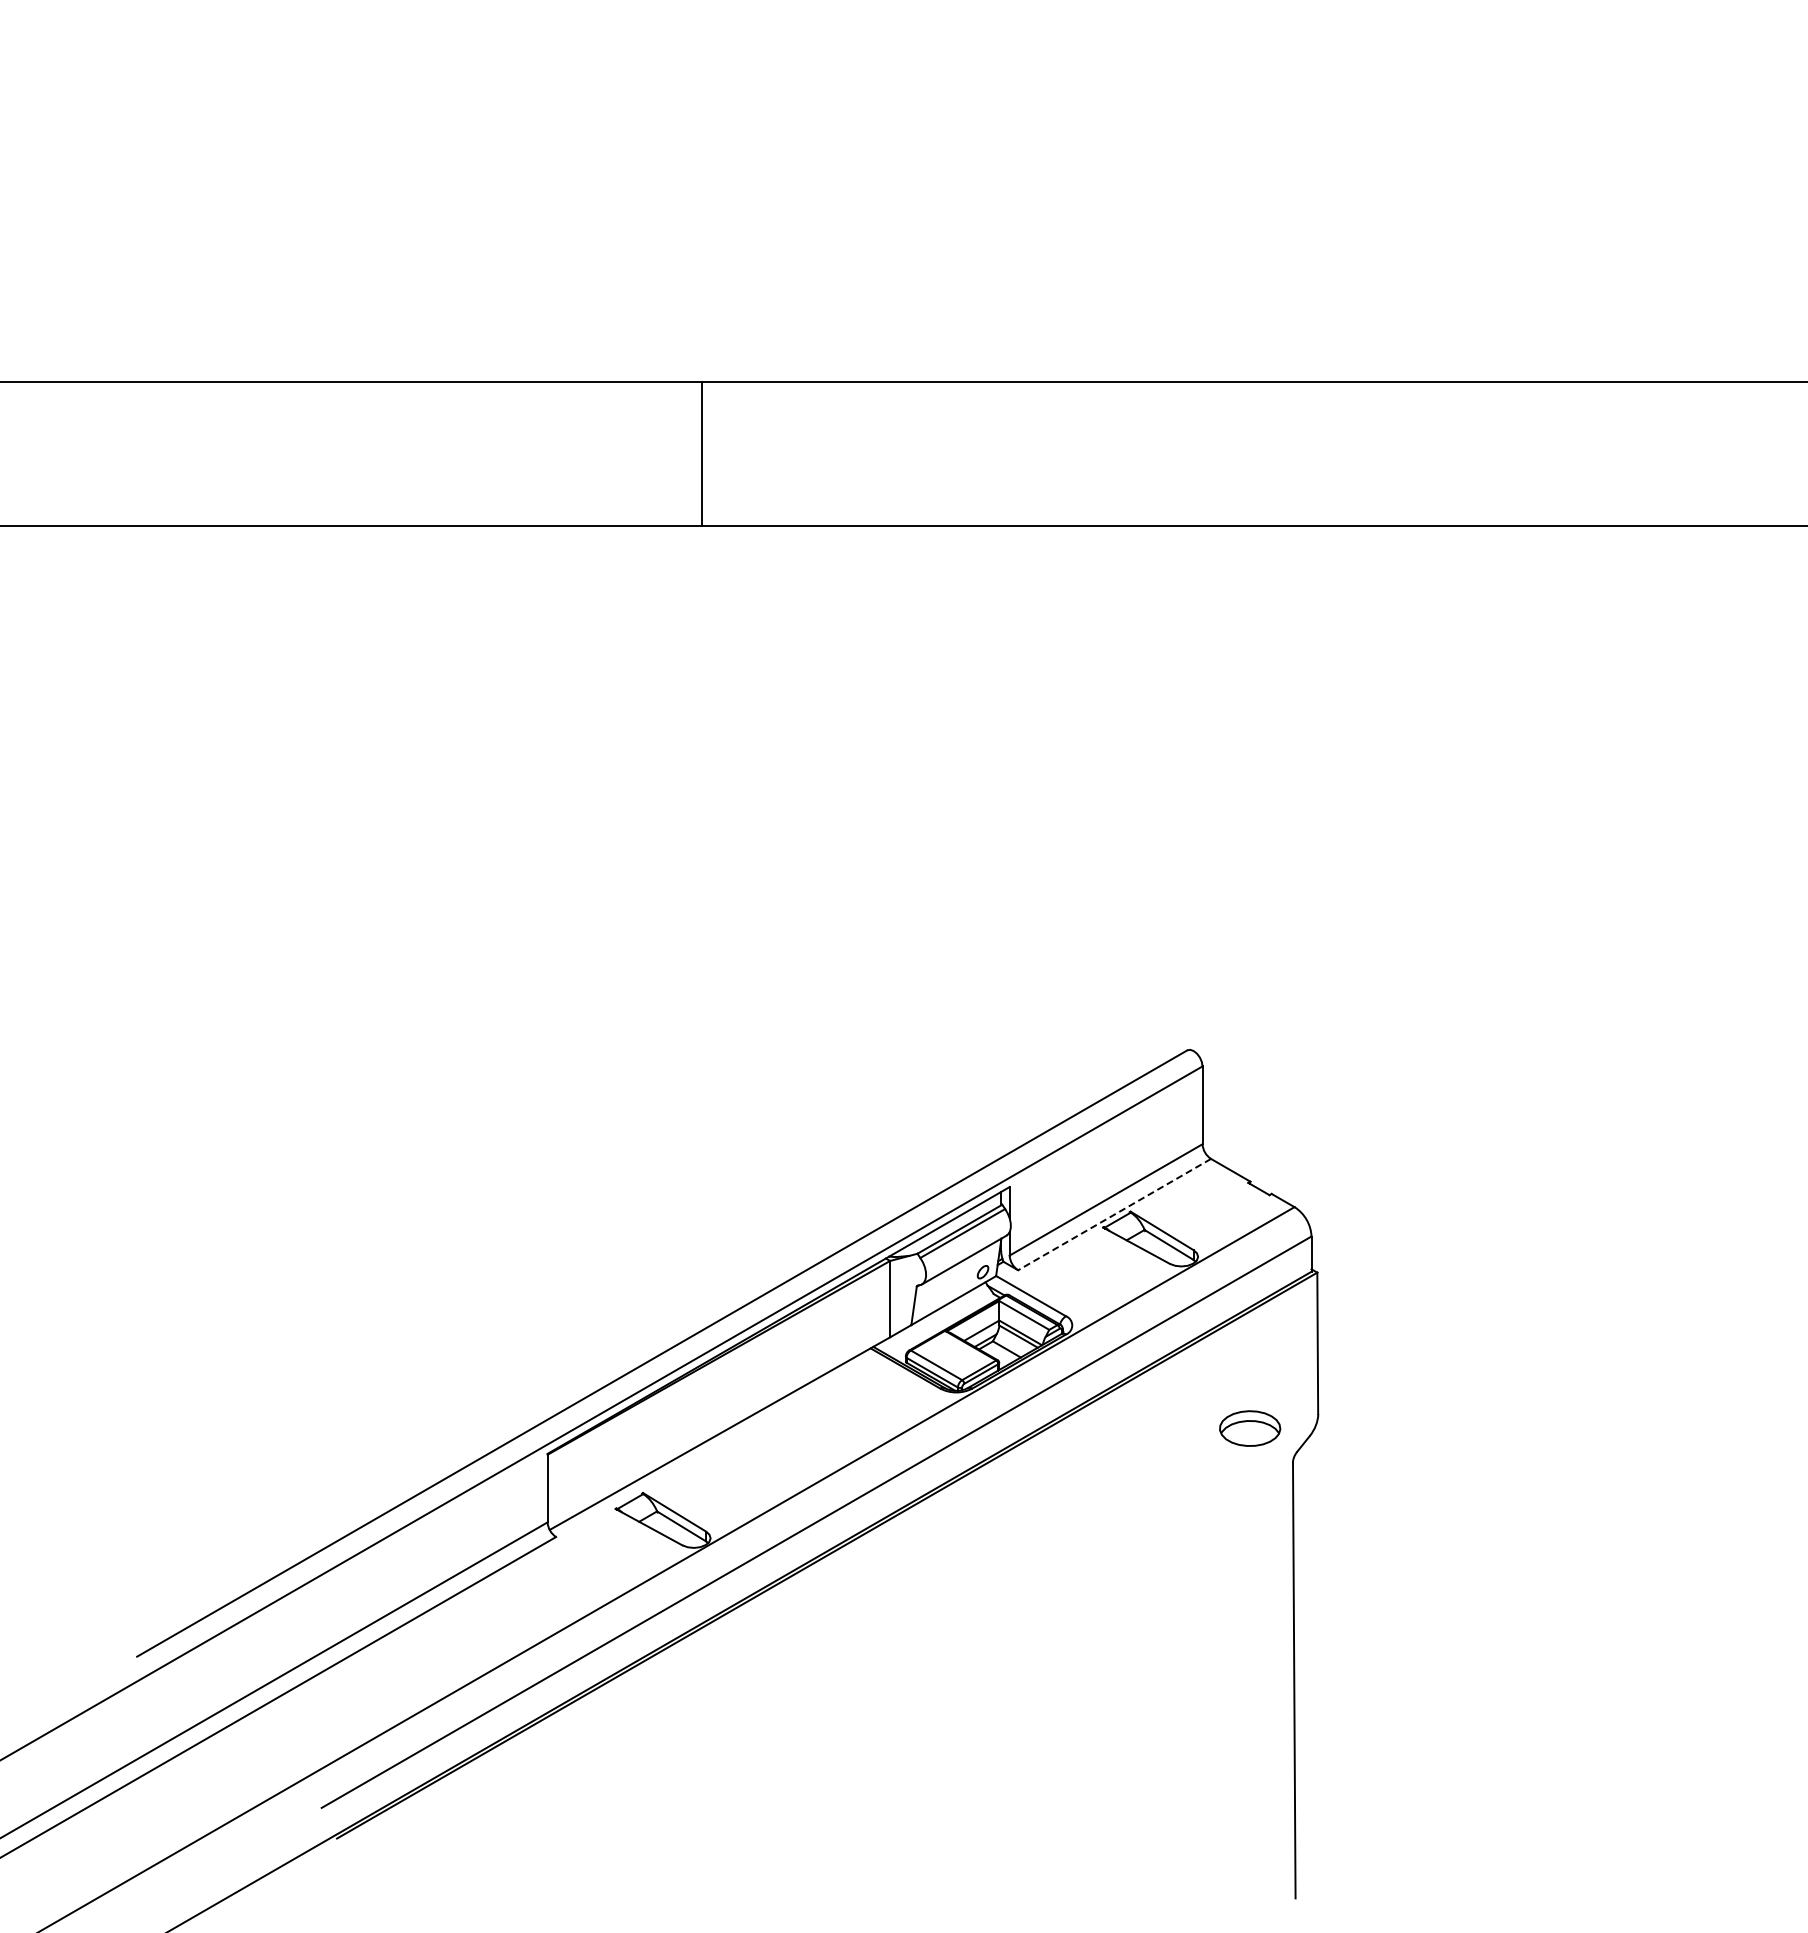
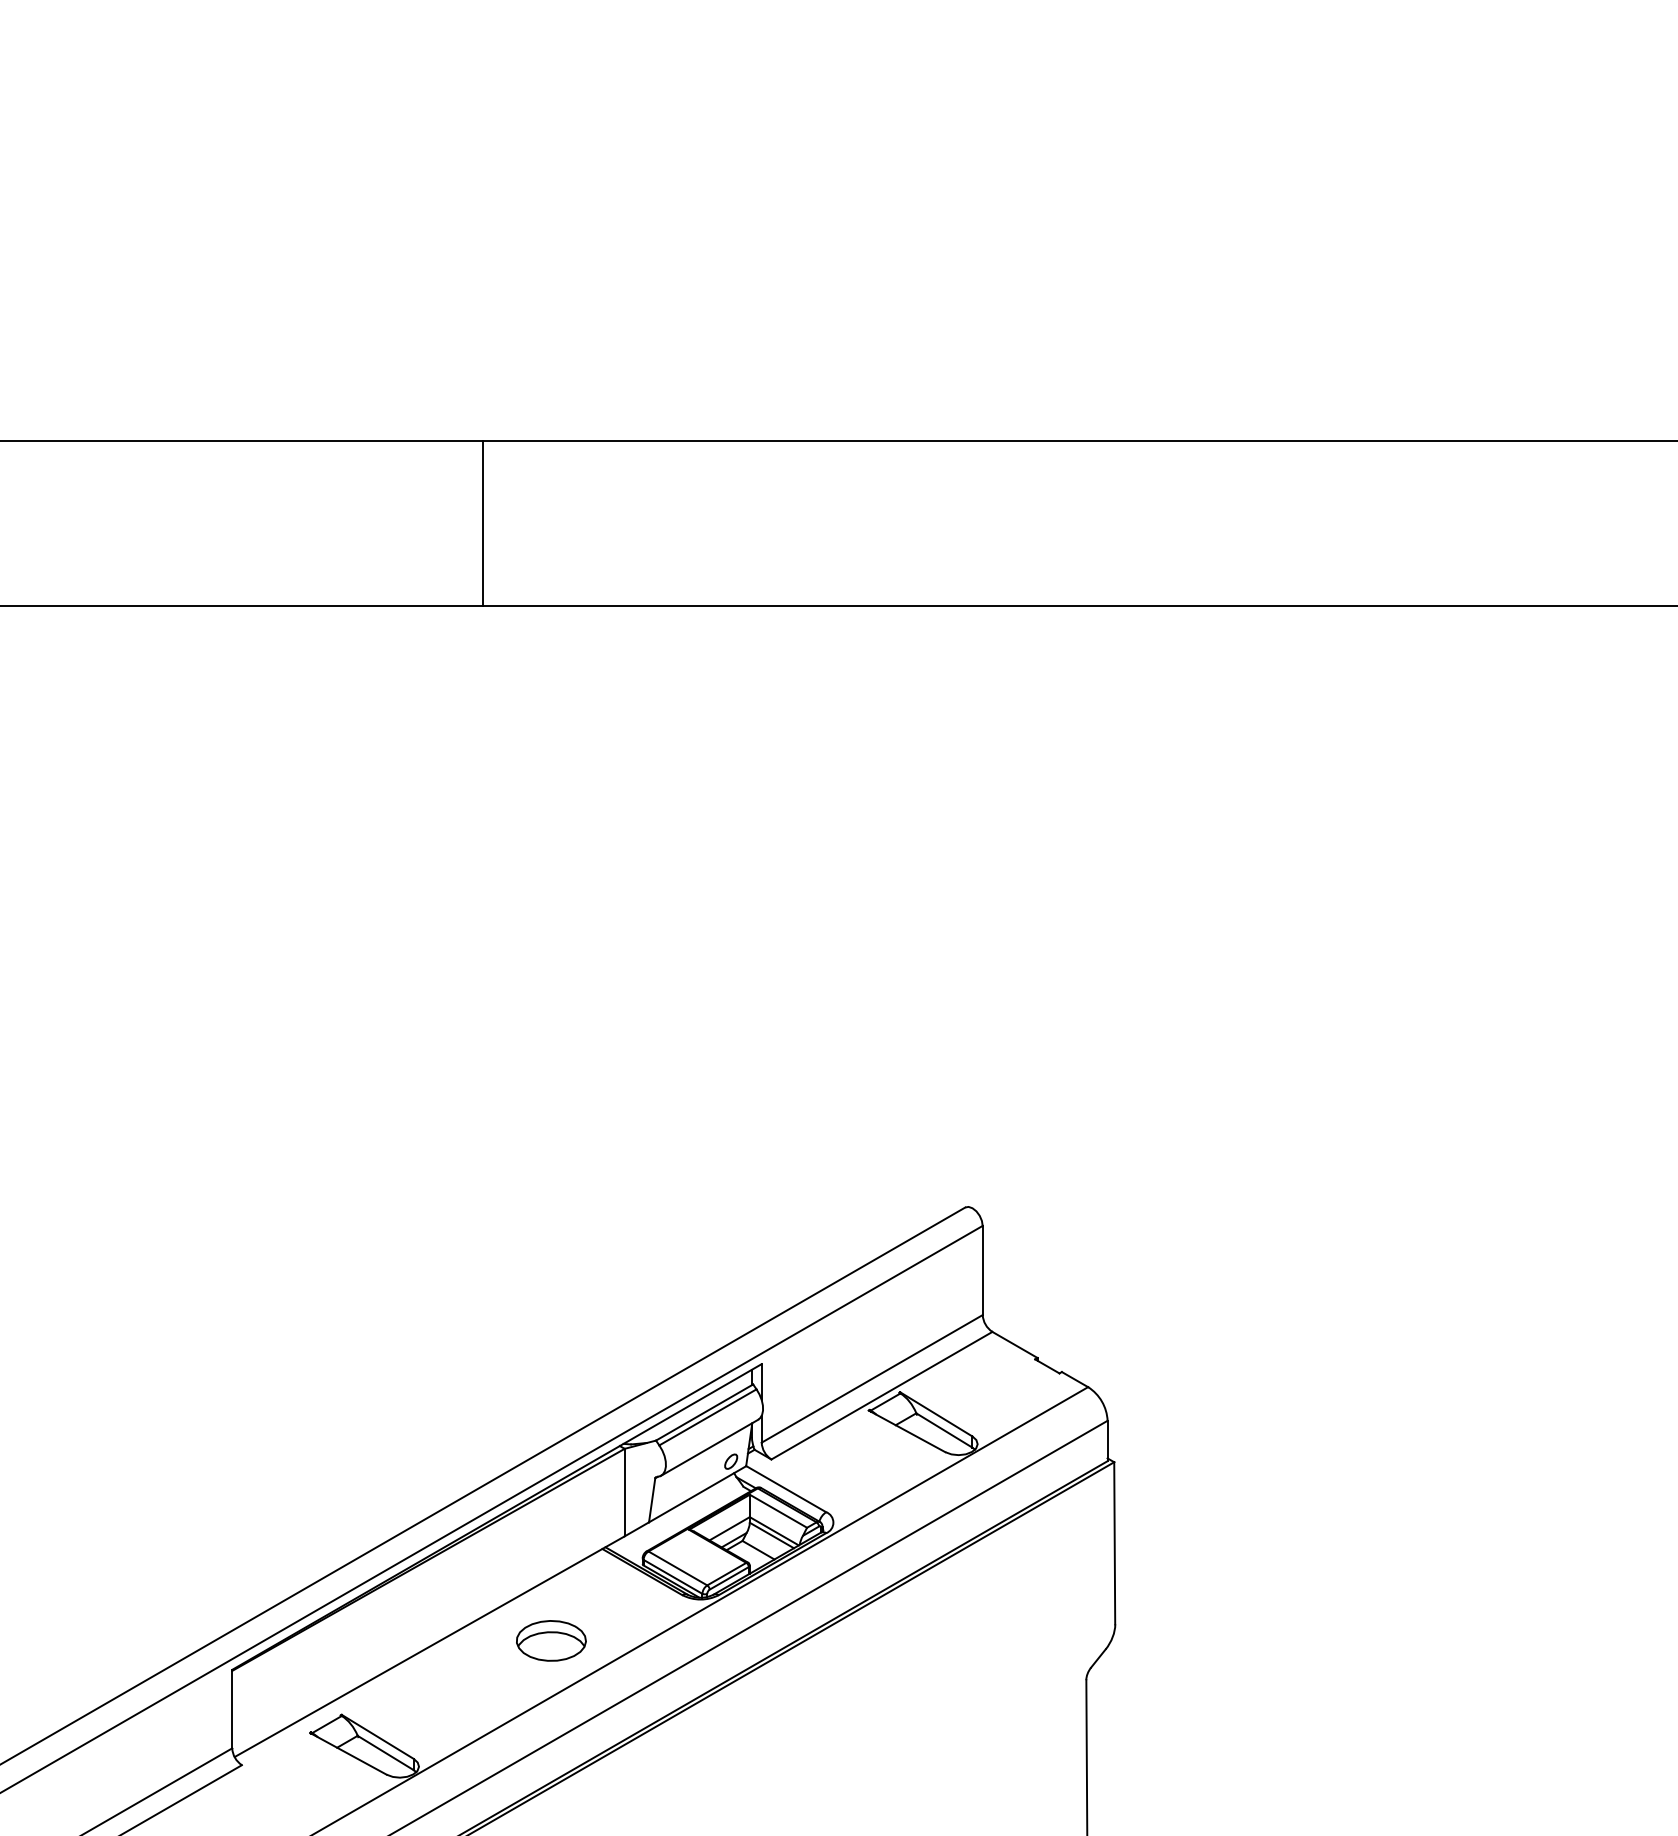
line: (702, 453) -> (483, 523), moved
line: (1114, 1214) -> (881, 1395), dashed -> solid
part: (1250, 1428) -> (551, 1640), moved

